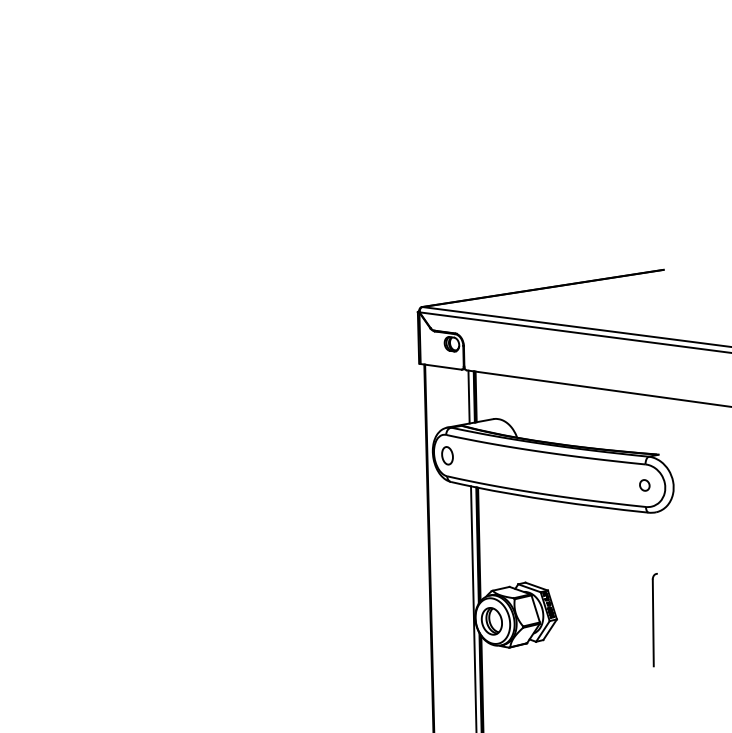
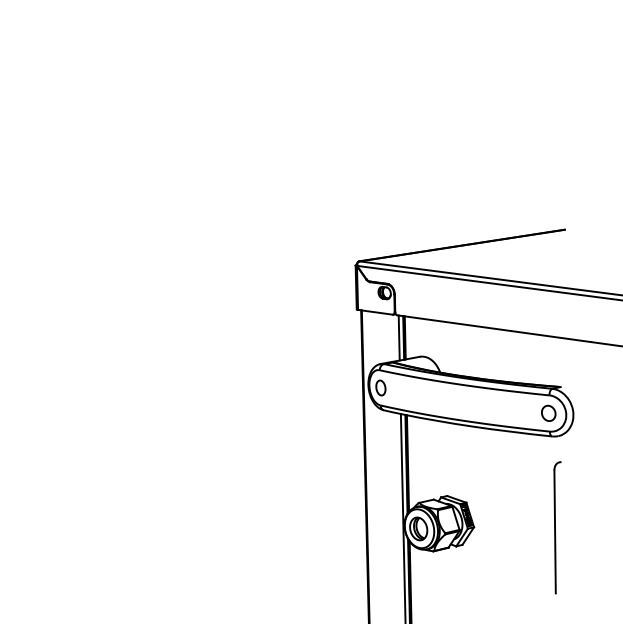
part: (644, 484) -> (548, 412), size x1.67
part: (654, 619) -> (557, 527), size x1.67

